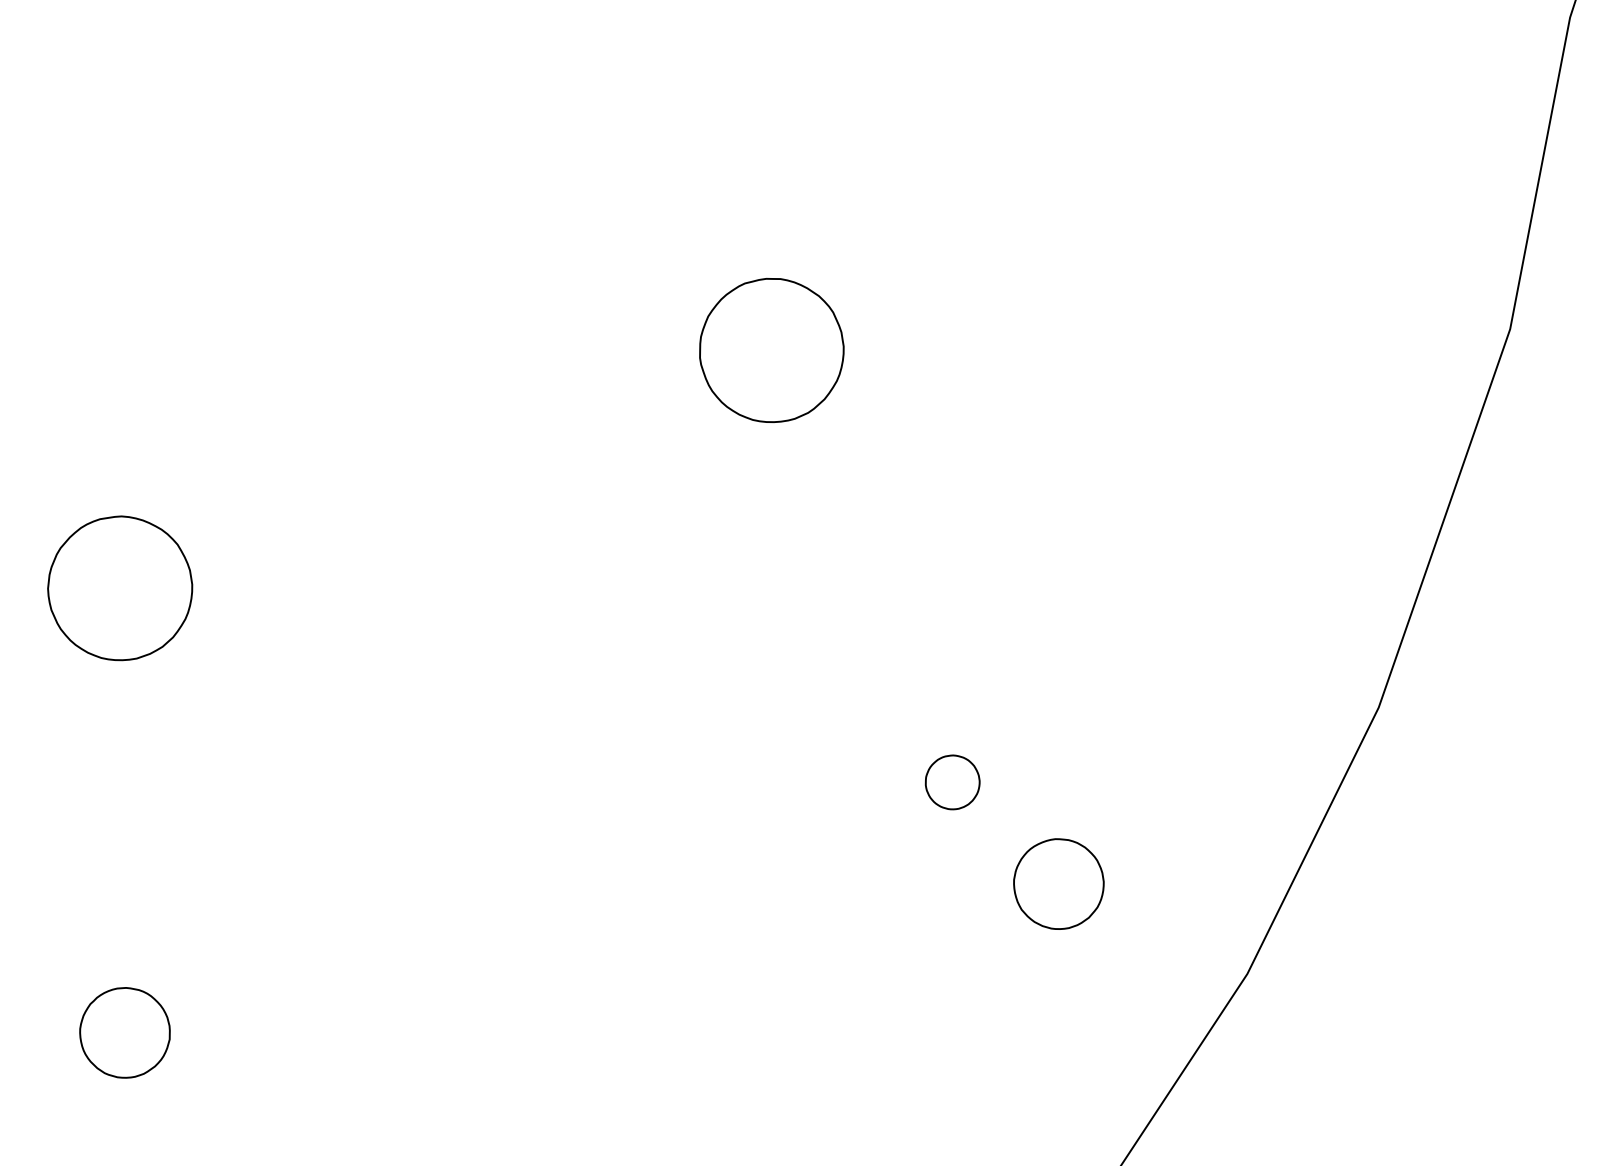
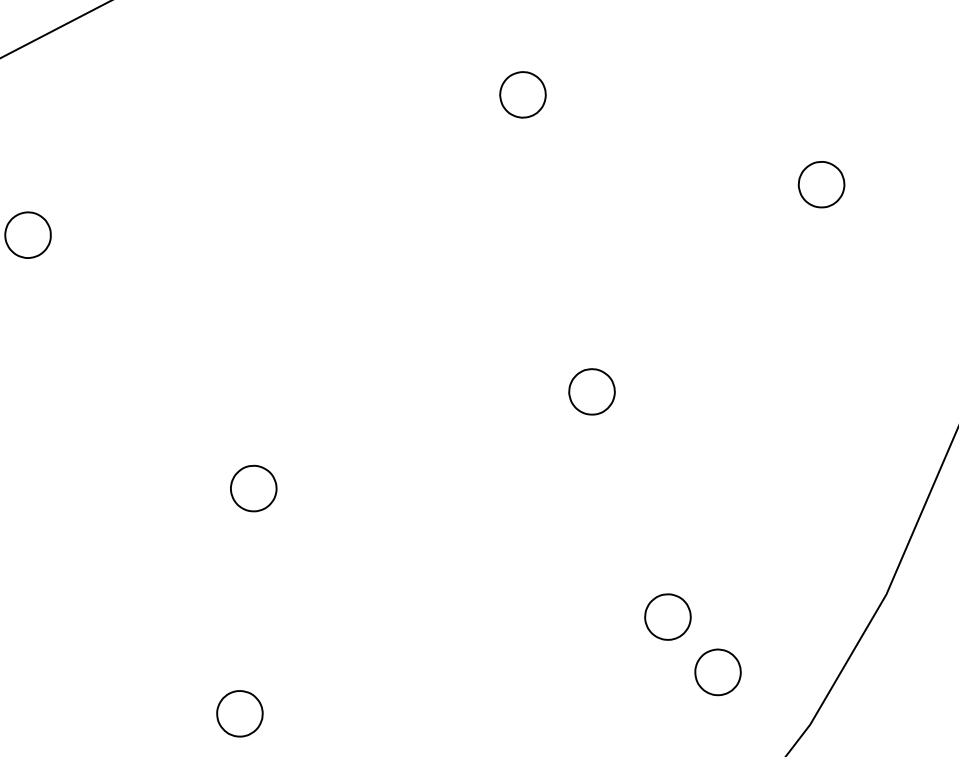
part: (770, 349) -> (591, 391), size x0.62
part: (119, 588) -> (253, 488), size x0.62
part: (951, 781) -> (667, 616), size x1.67

